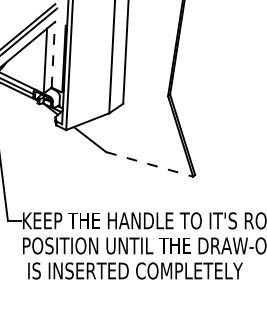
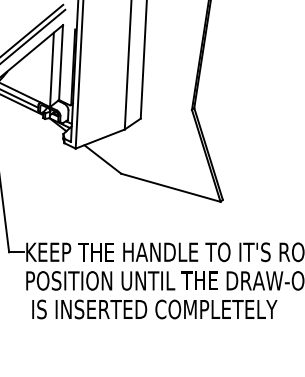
line: (53, 54) -> (61, 62), dashed -> solid
line: (150, 164) -> (171, 187), dashed -> solid

